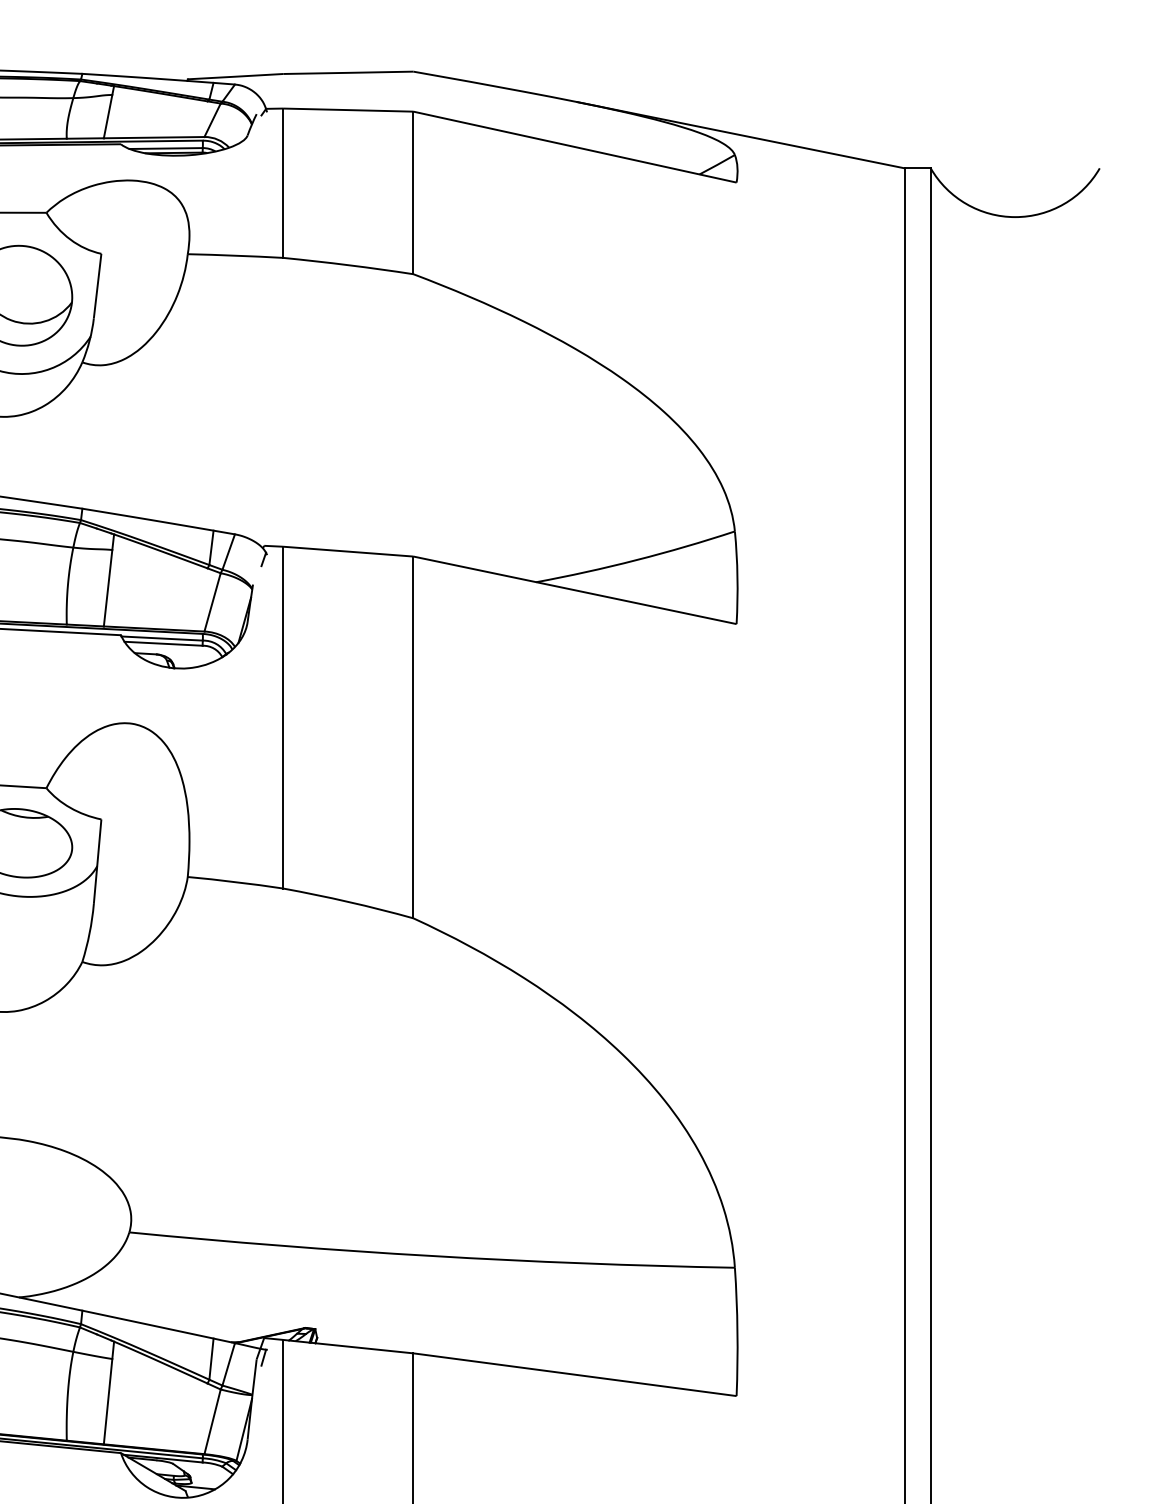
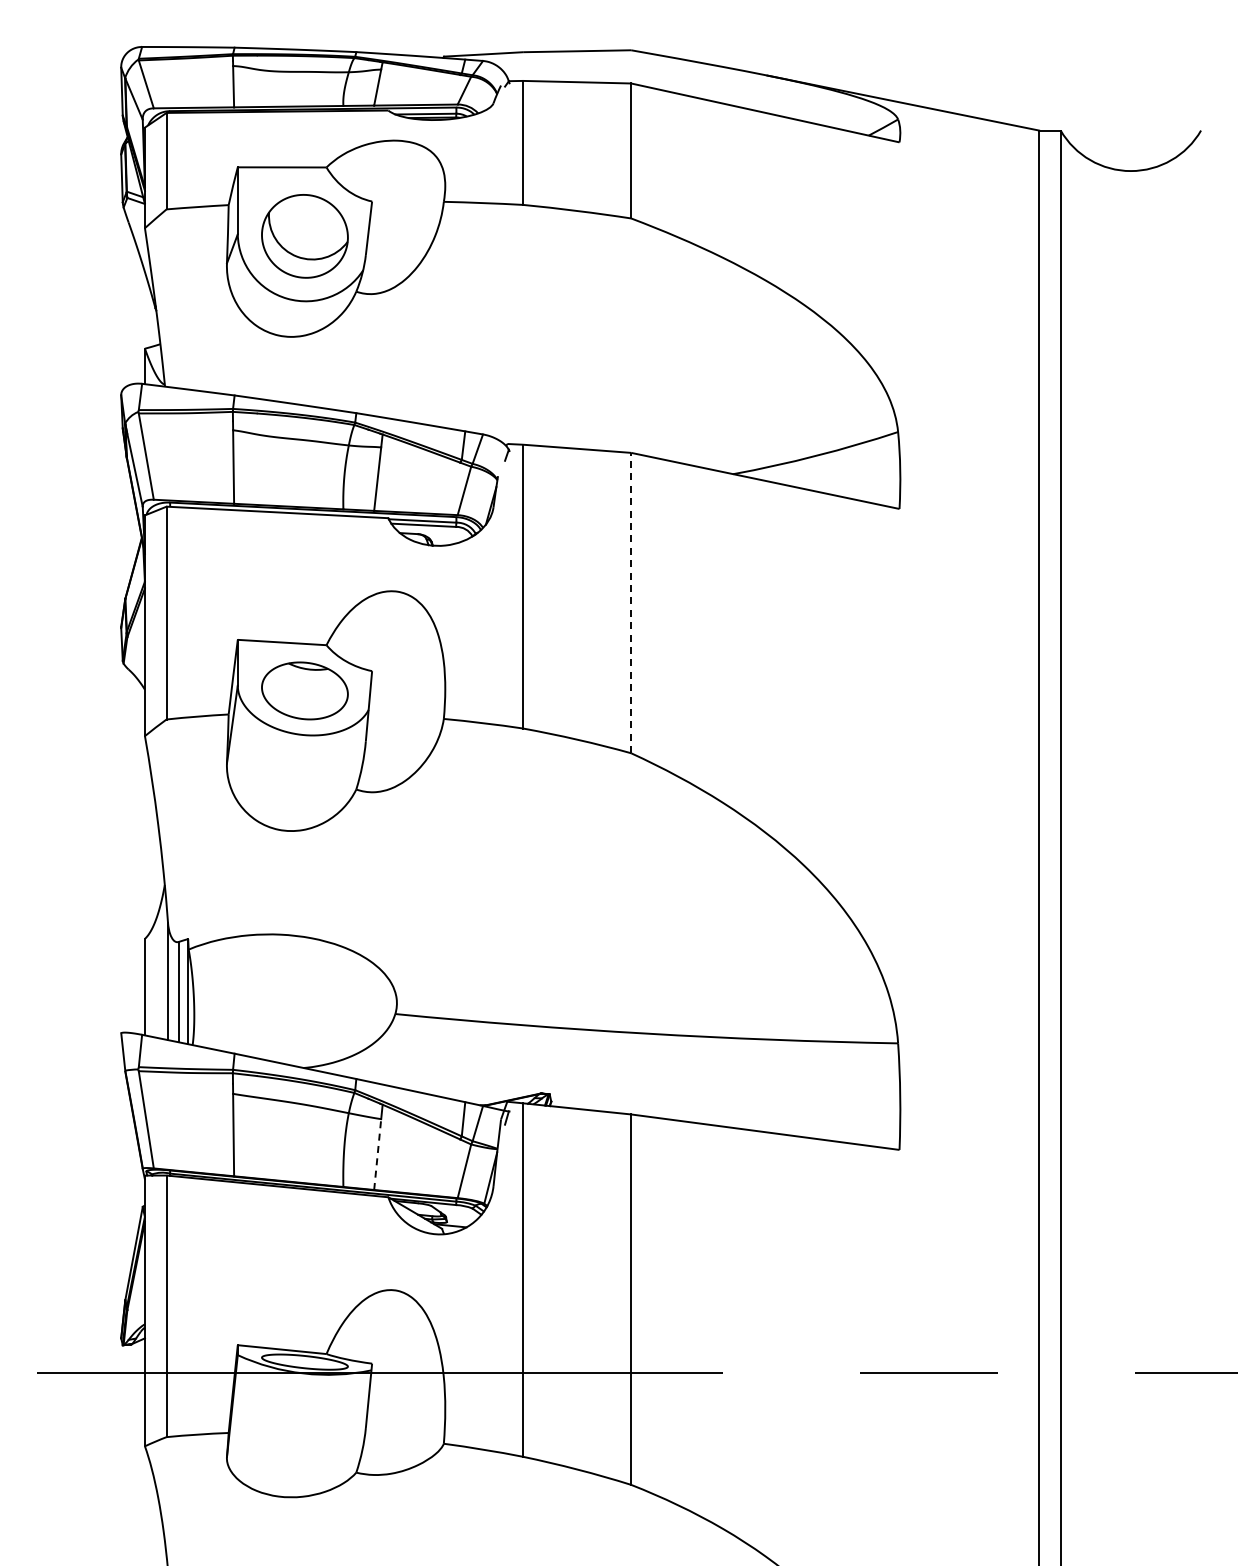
line: (413, 736) -> (631, 602), solid -> dashed
line: (107, 1401) -> (377, 1154), solid -> dashed

